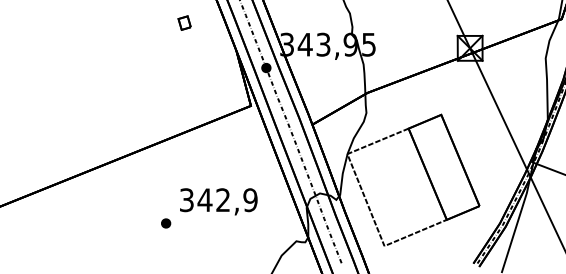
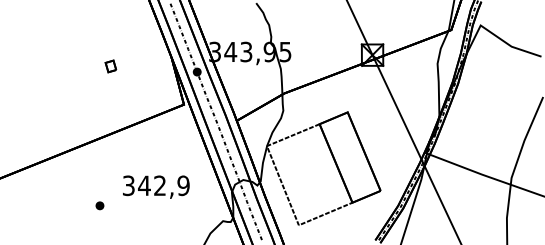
part: (184, 23) -> (110, 66), moved
part: (165, 223) -> (99, 205), moved

